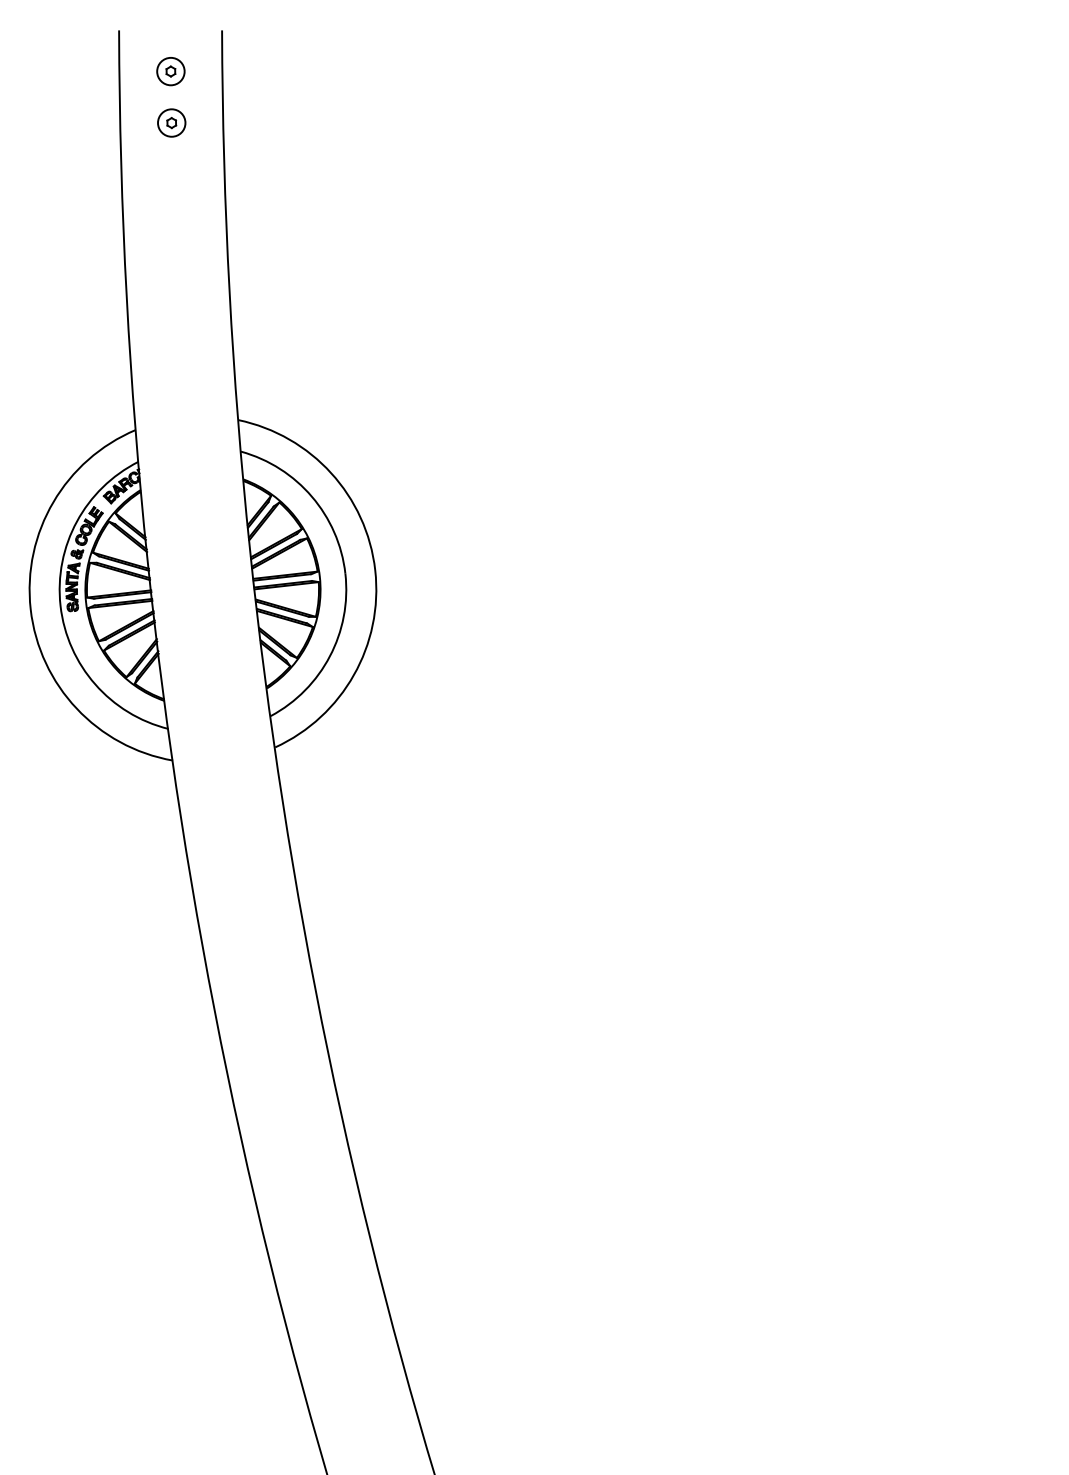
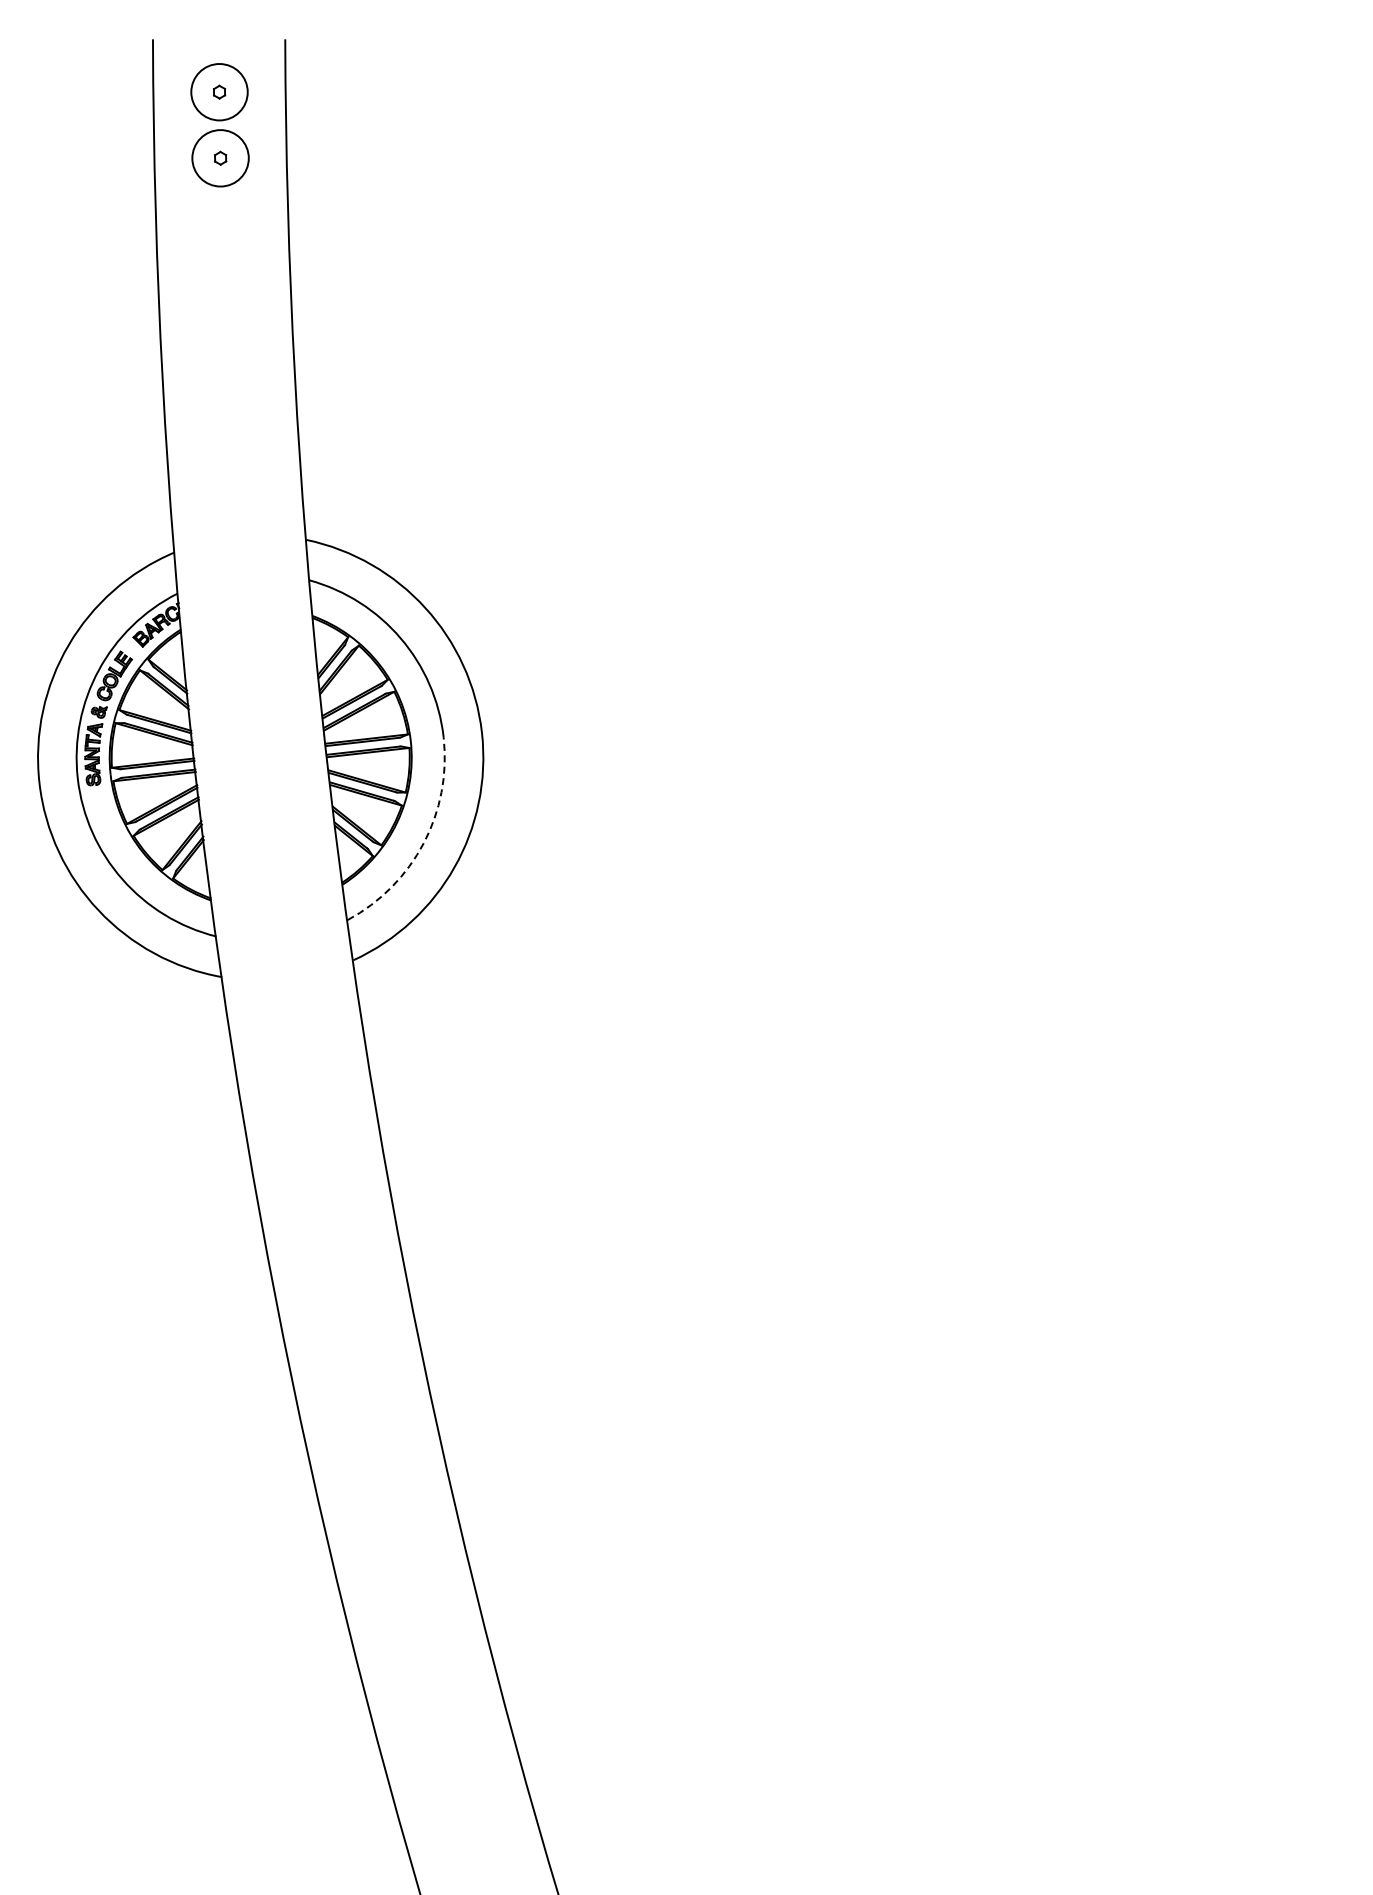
circle: (170, 71) -> (219, 91), size x1.6
circle: (171, 122) -> (220, 157), size x1.6
arc: (329, 656) -> (423, 843), solid -> dashed

